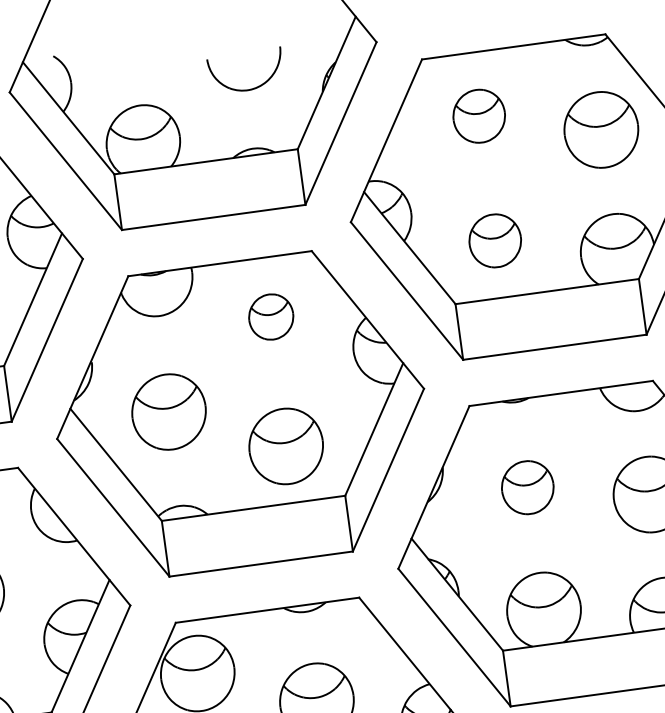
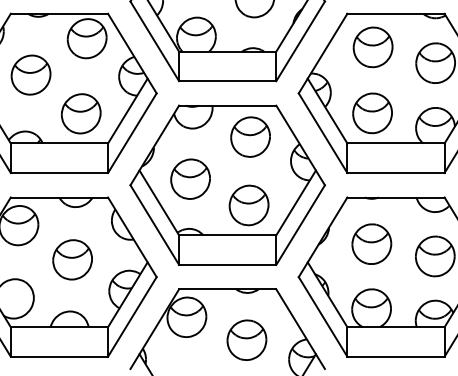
part: (478, 116) -> (372, 47), size x1.43
part: (495, 241) -> (372, 113), size x1.43
part: (270, 315) -> (250, 136), size x1.67
part: (526, 486) -> (371, 243), size x1.43

